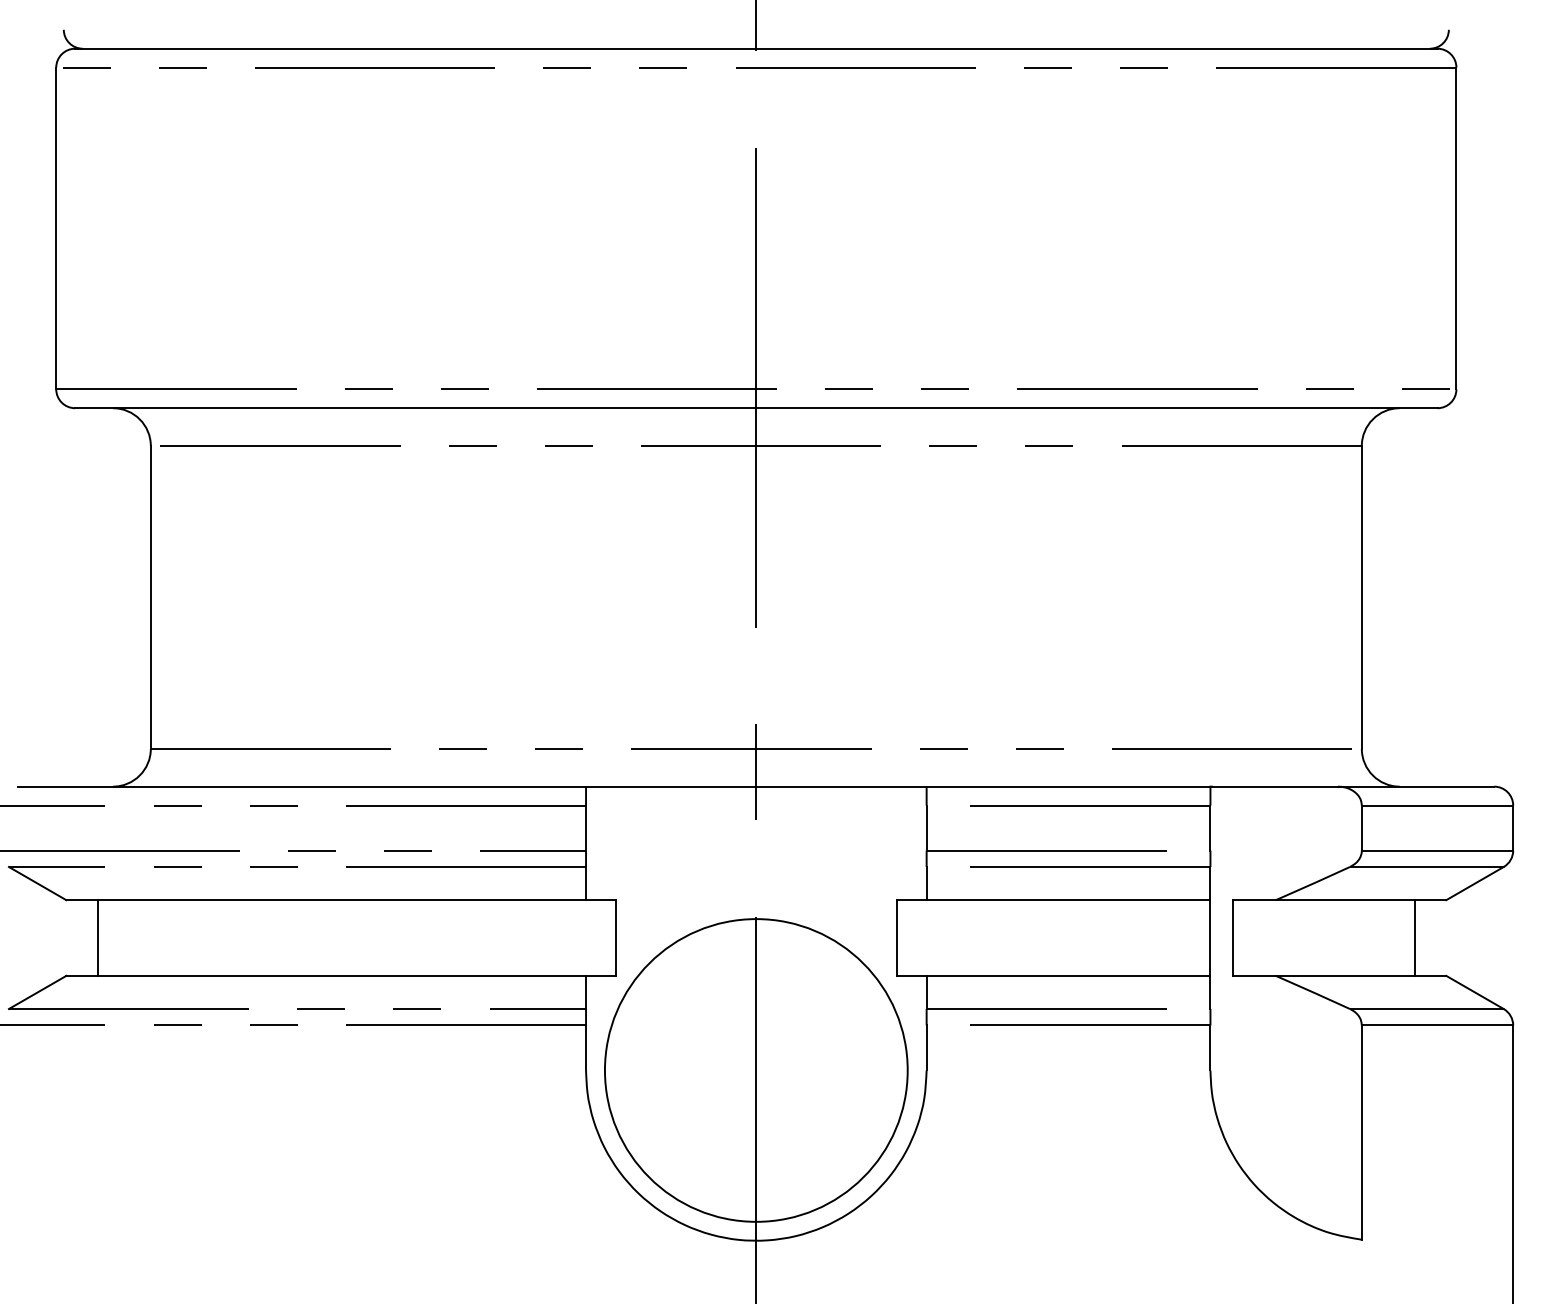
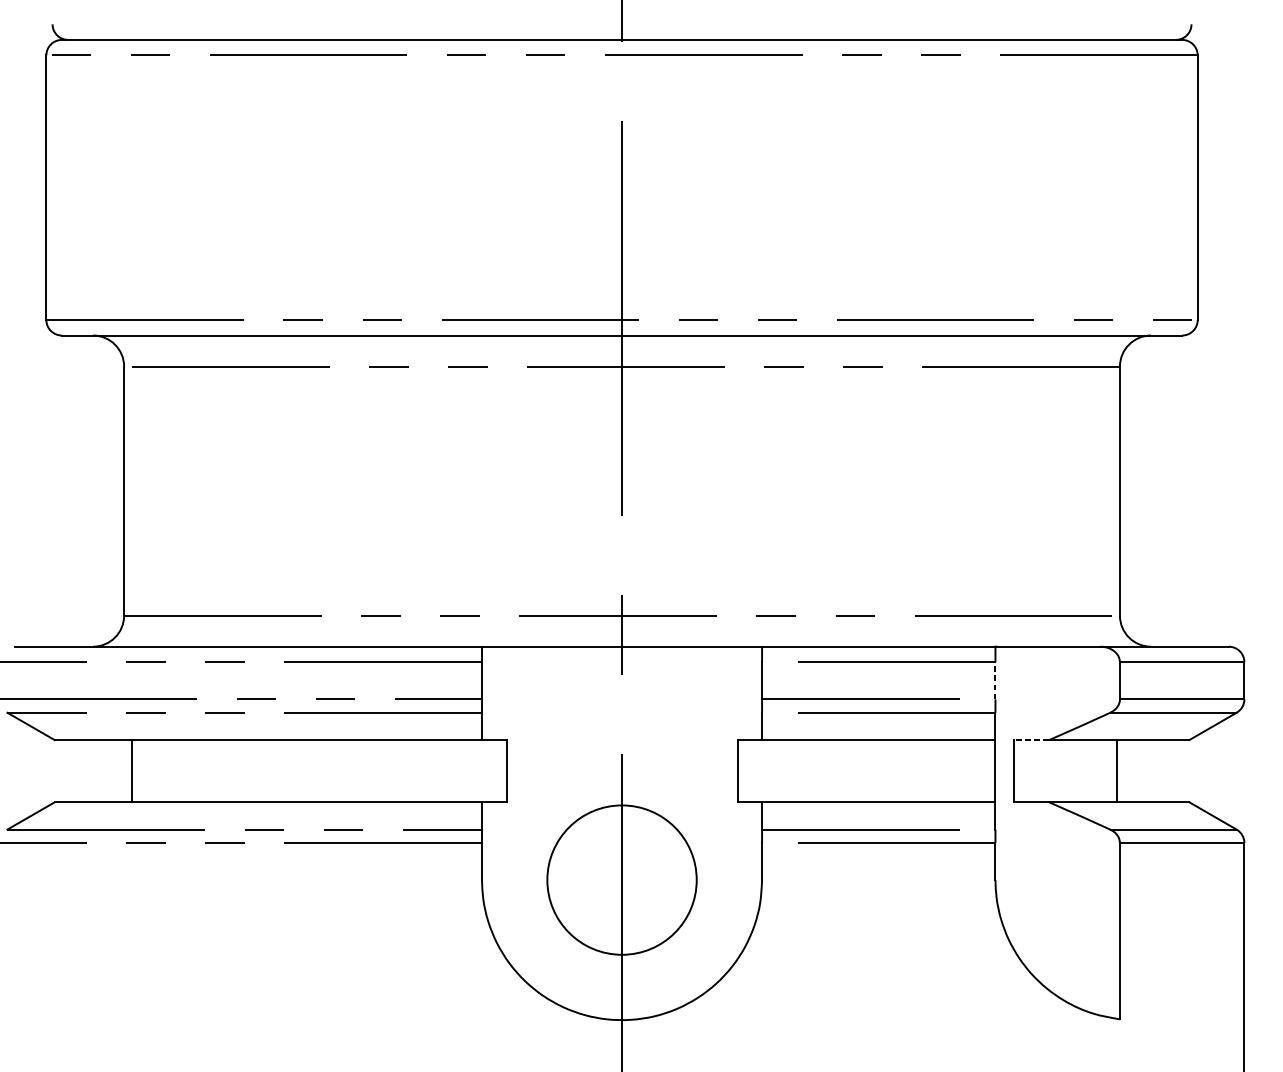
line: (1210, 828) -> (995, 681), solid -> dashed
line: (1253, 900) -> (1030, 740), solid -> dashed
line: (97, 937) -> (131, 770), moved
line: (1414, 937) -> (1116, 770), moved
circle: (755, 1070) -> (621, 880), size x0.6

